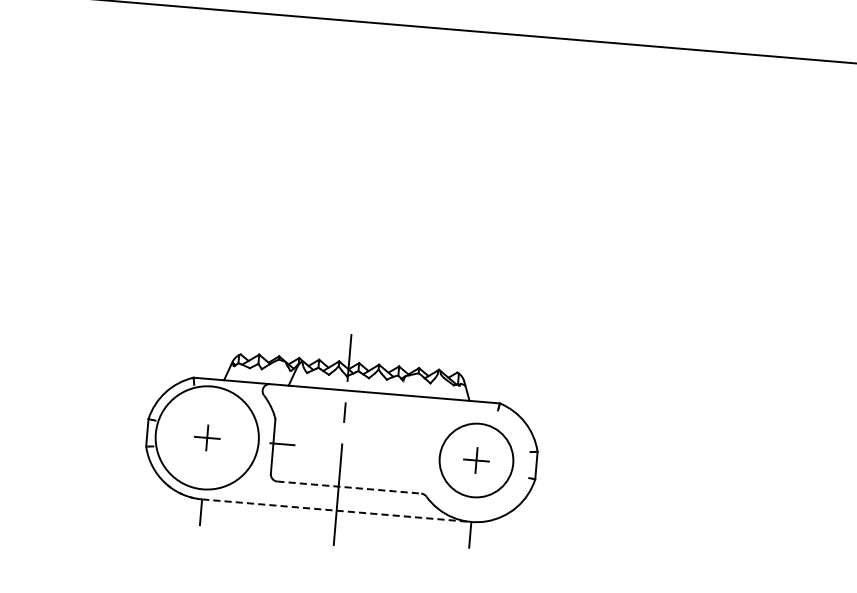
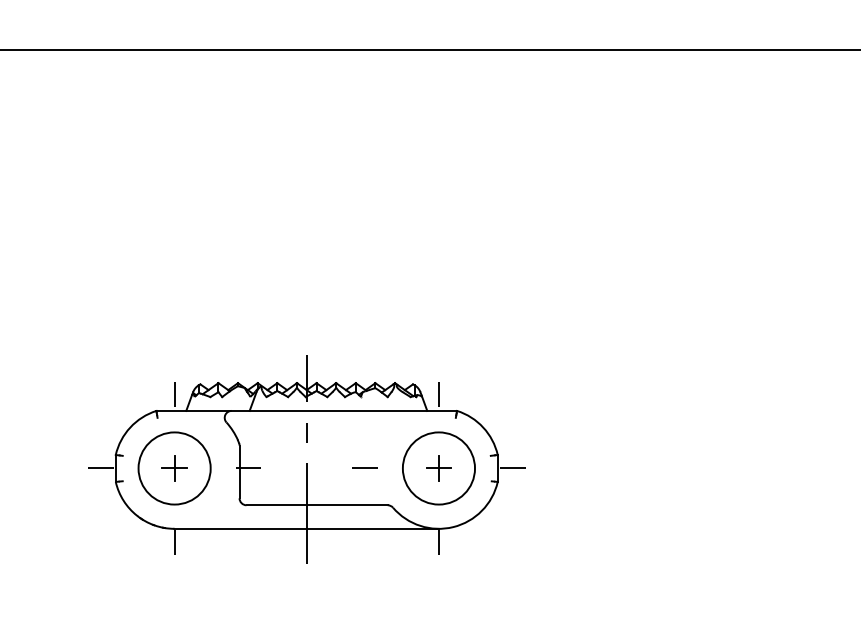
line: (213, 362) -> (174, 394), added
line: (482, 385) -> (438, 394), added
line: (131, 431) -> (100, 468), added
circle: (207, 437) -> (174, 468), size x0.71
line: (400, 453) -> (364, 467), added
line: (551, 466) -> (512, 468), added
line: (349, 487) -> (317, 505), dashed -> solid
line: (337, 510) -> (307, 528), dashed -> solid

